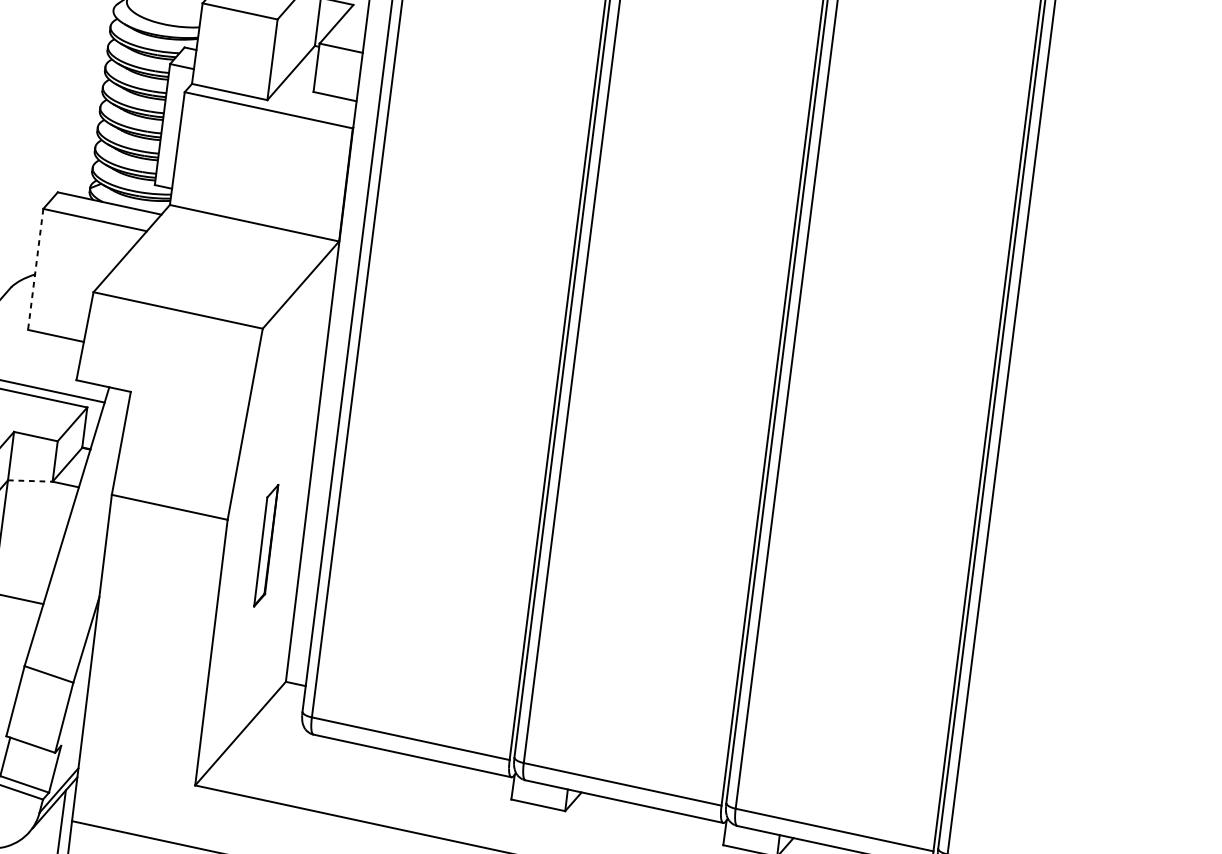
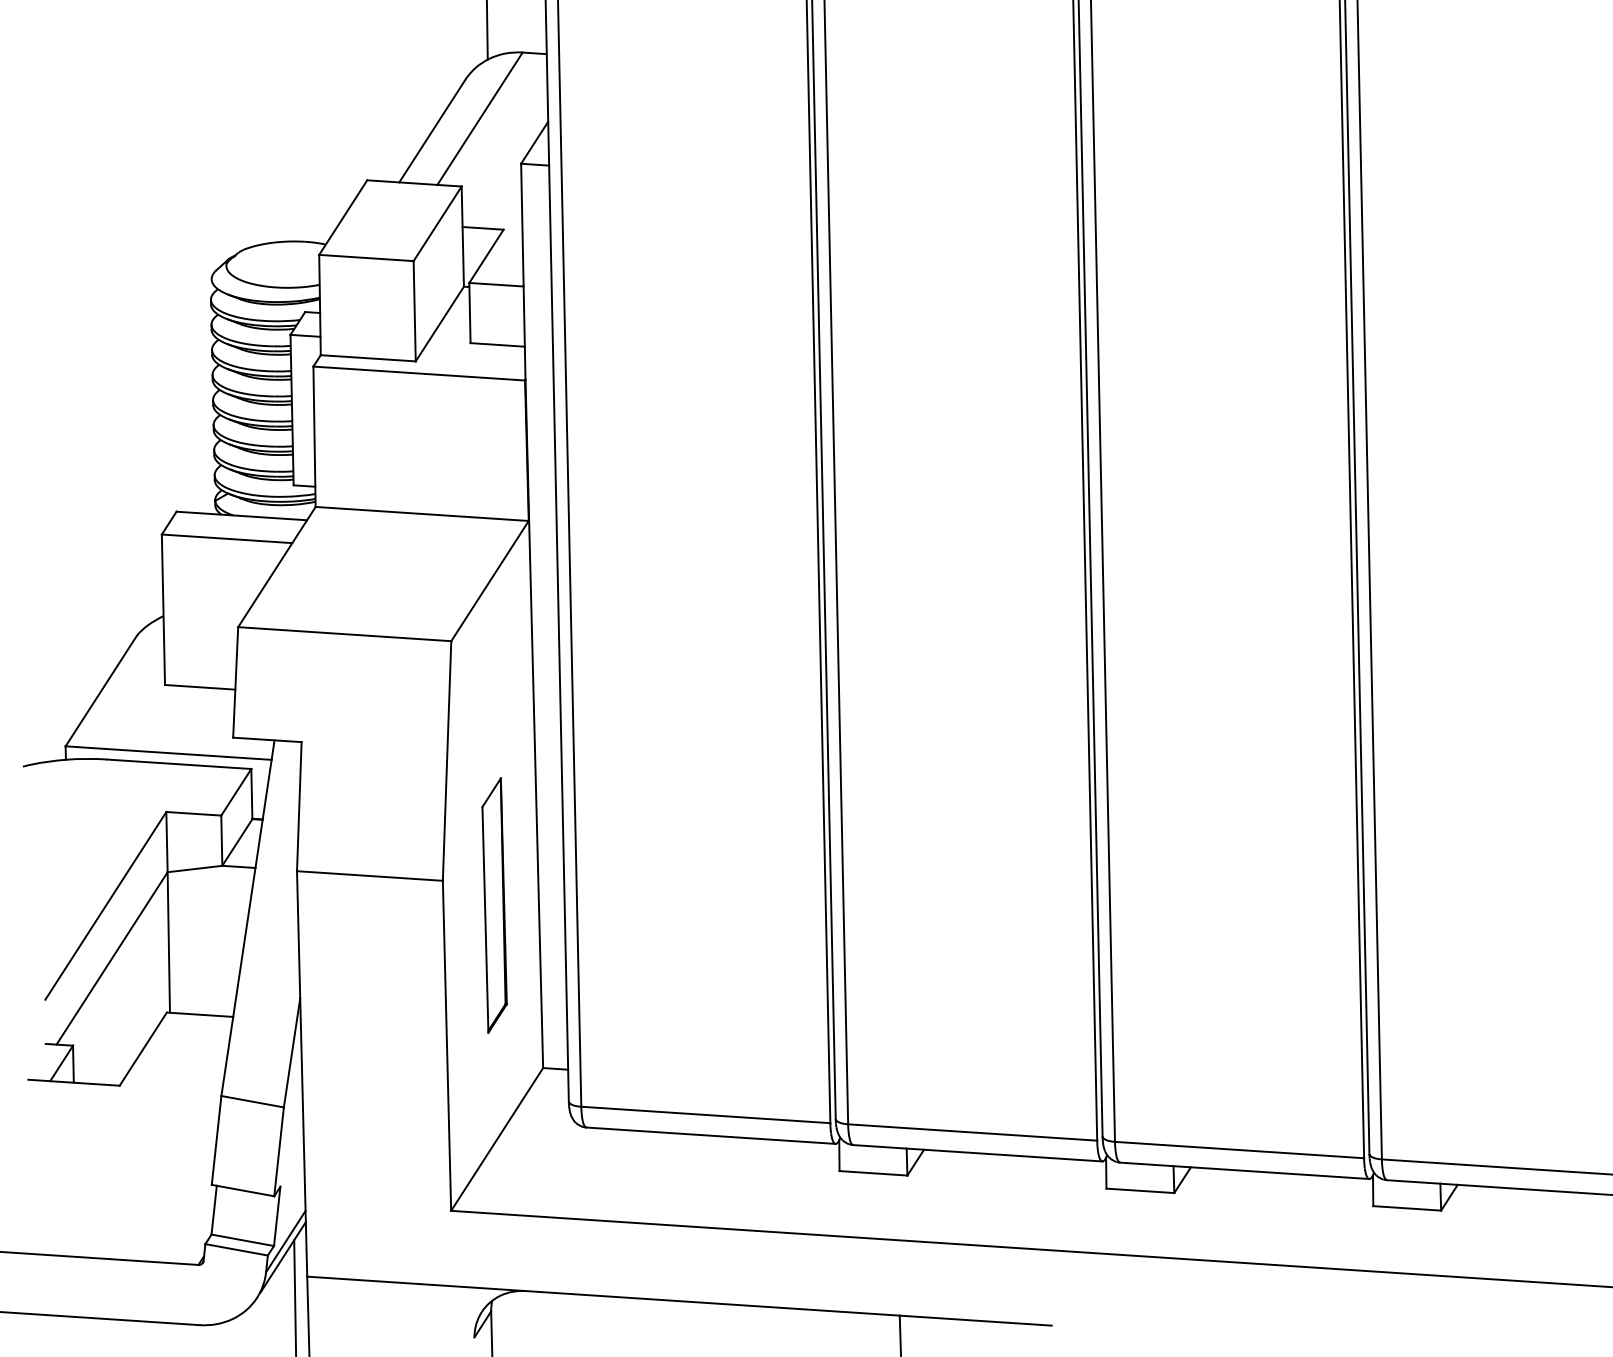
line: (35, 270) -> (163, 610), dashed -> solid
line: (30, 481) -> (195, 869), dashed -> solid
part: (266, 545) -> (494, 905), size x1.67

